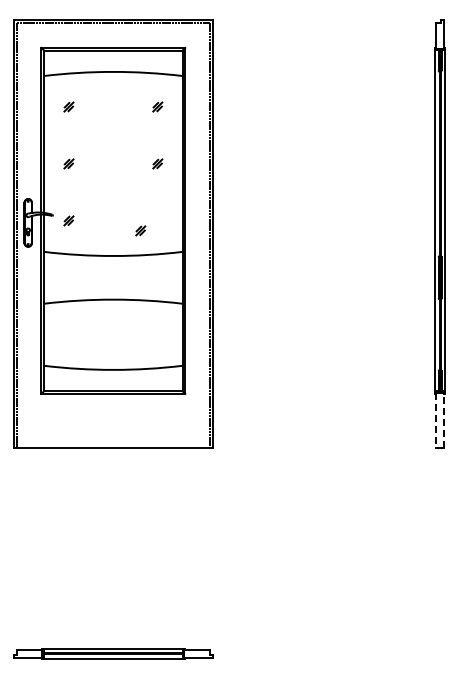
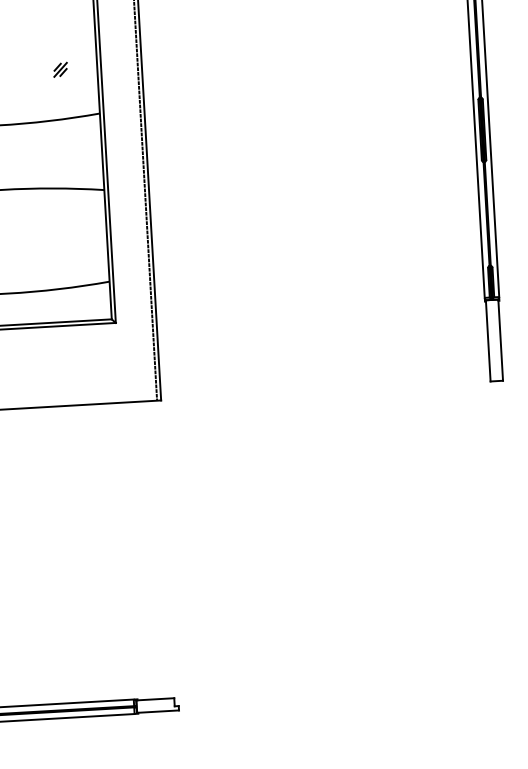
part: (140, 230) -> (60, 69), moved
line: (444, 420) -> (500, 340), dashed -> solid
line: (435, 421) -> (487, 342), dashed -> solid

